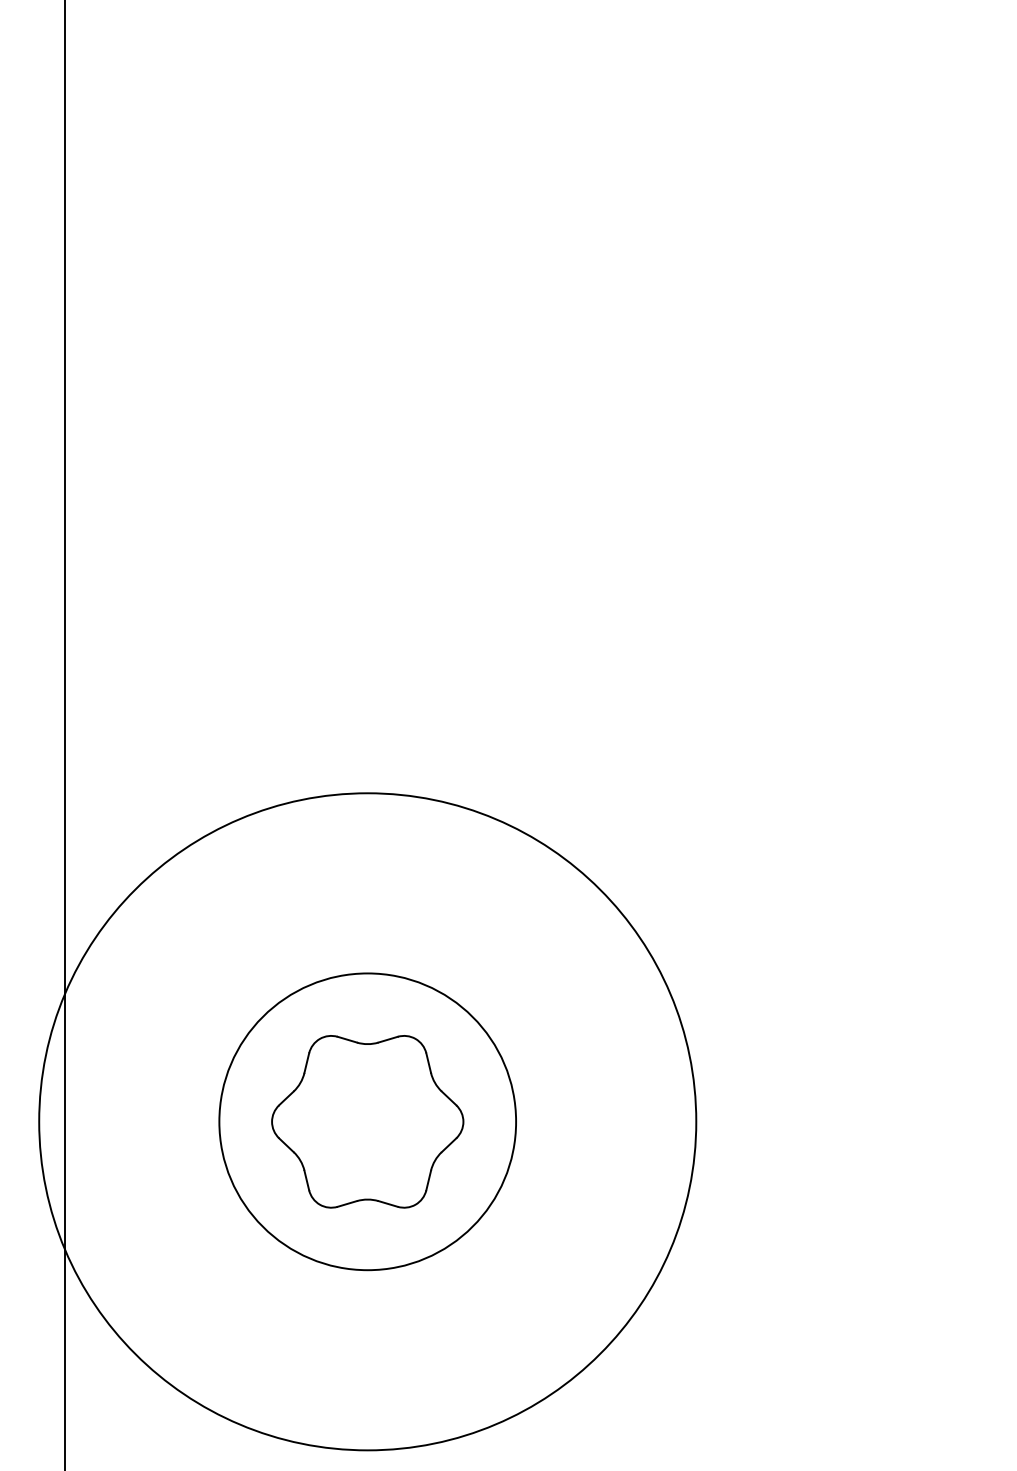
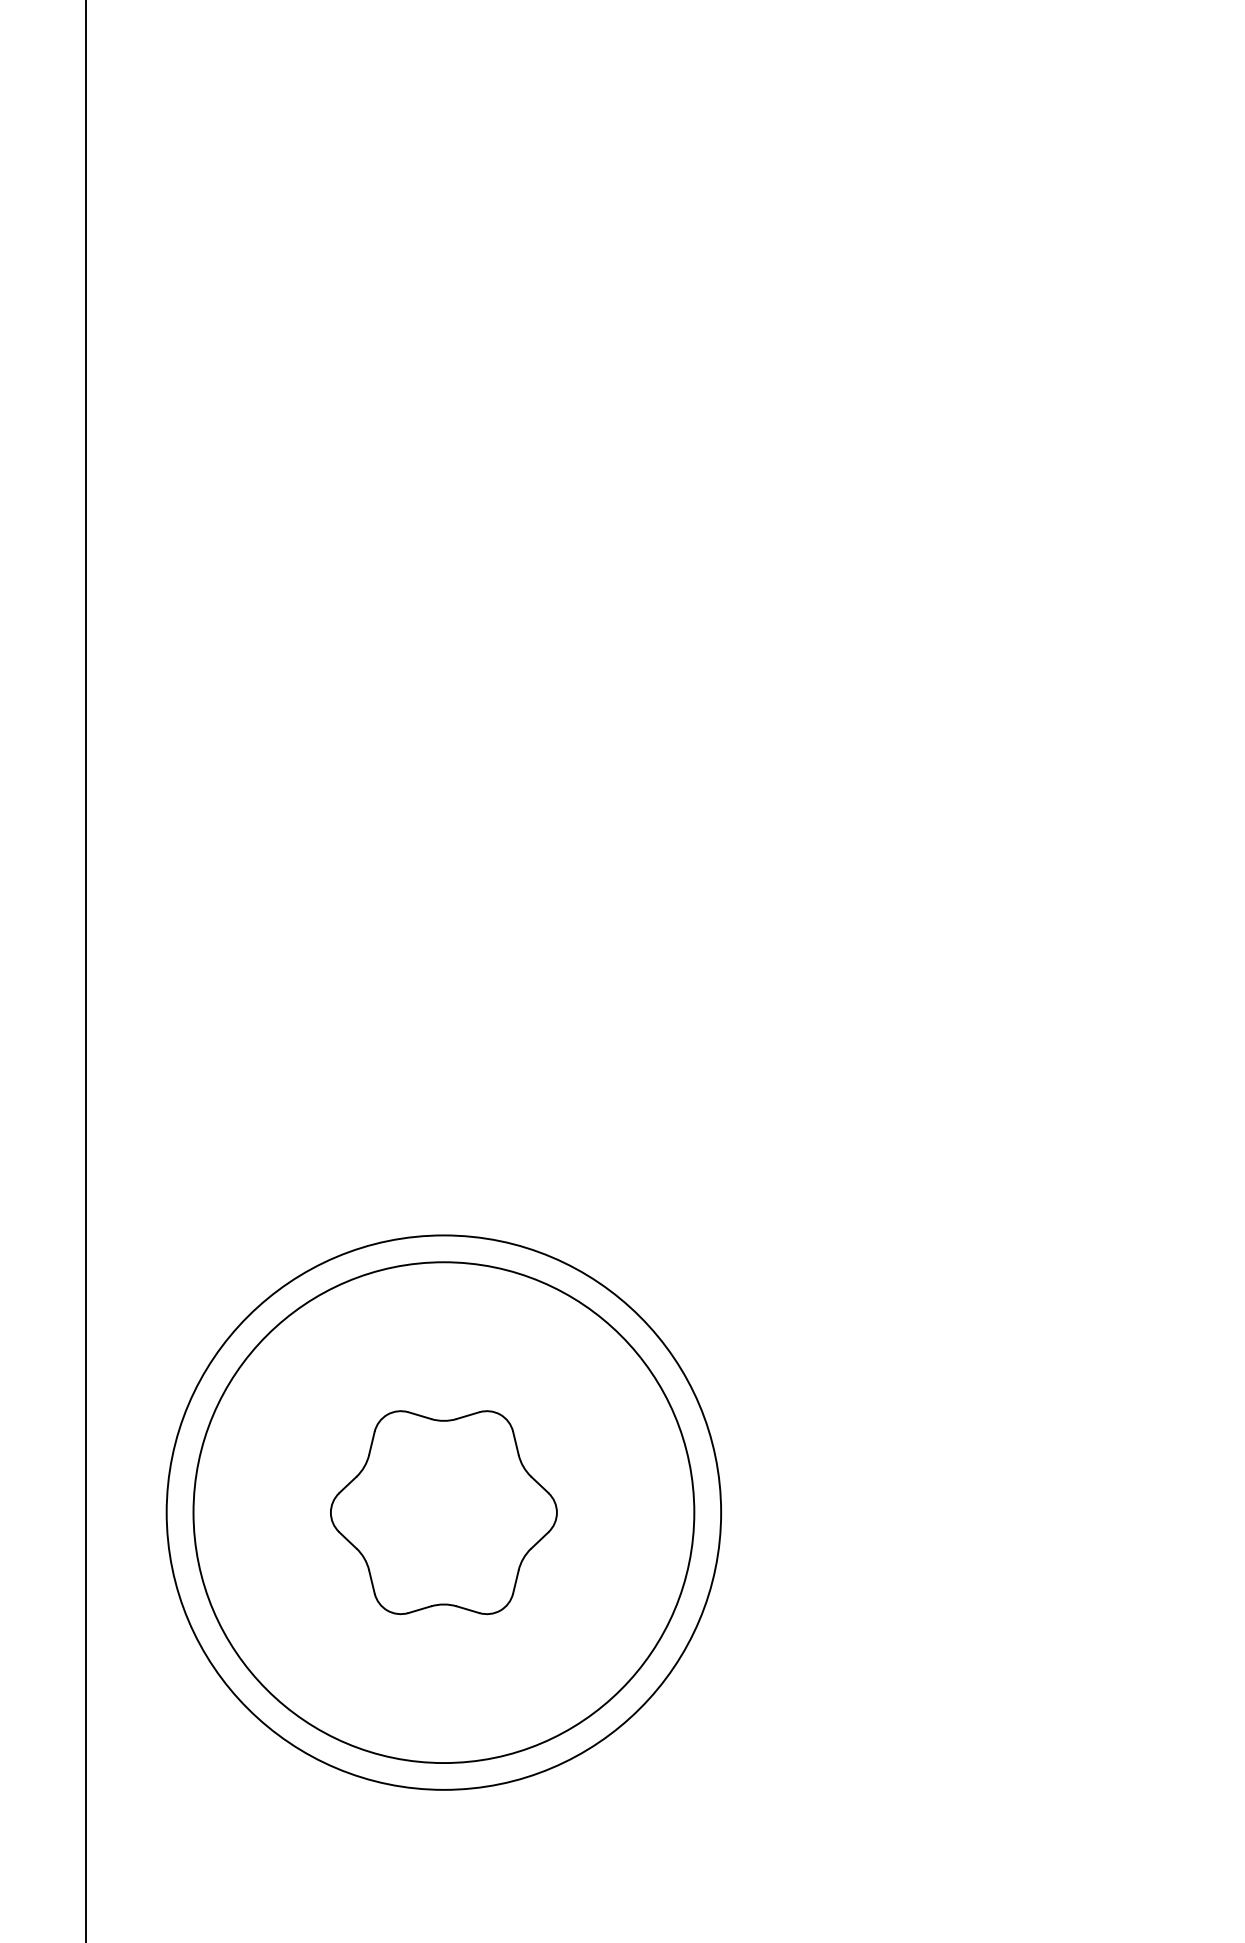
circle: (367, 1121) -> (443, 1512), size x0.71
circle: (367, 1121) -> (443, 1512), size x1.43

